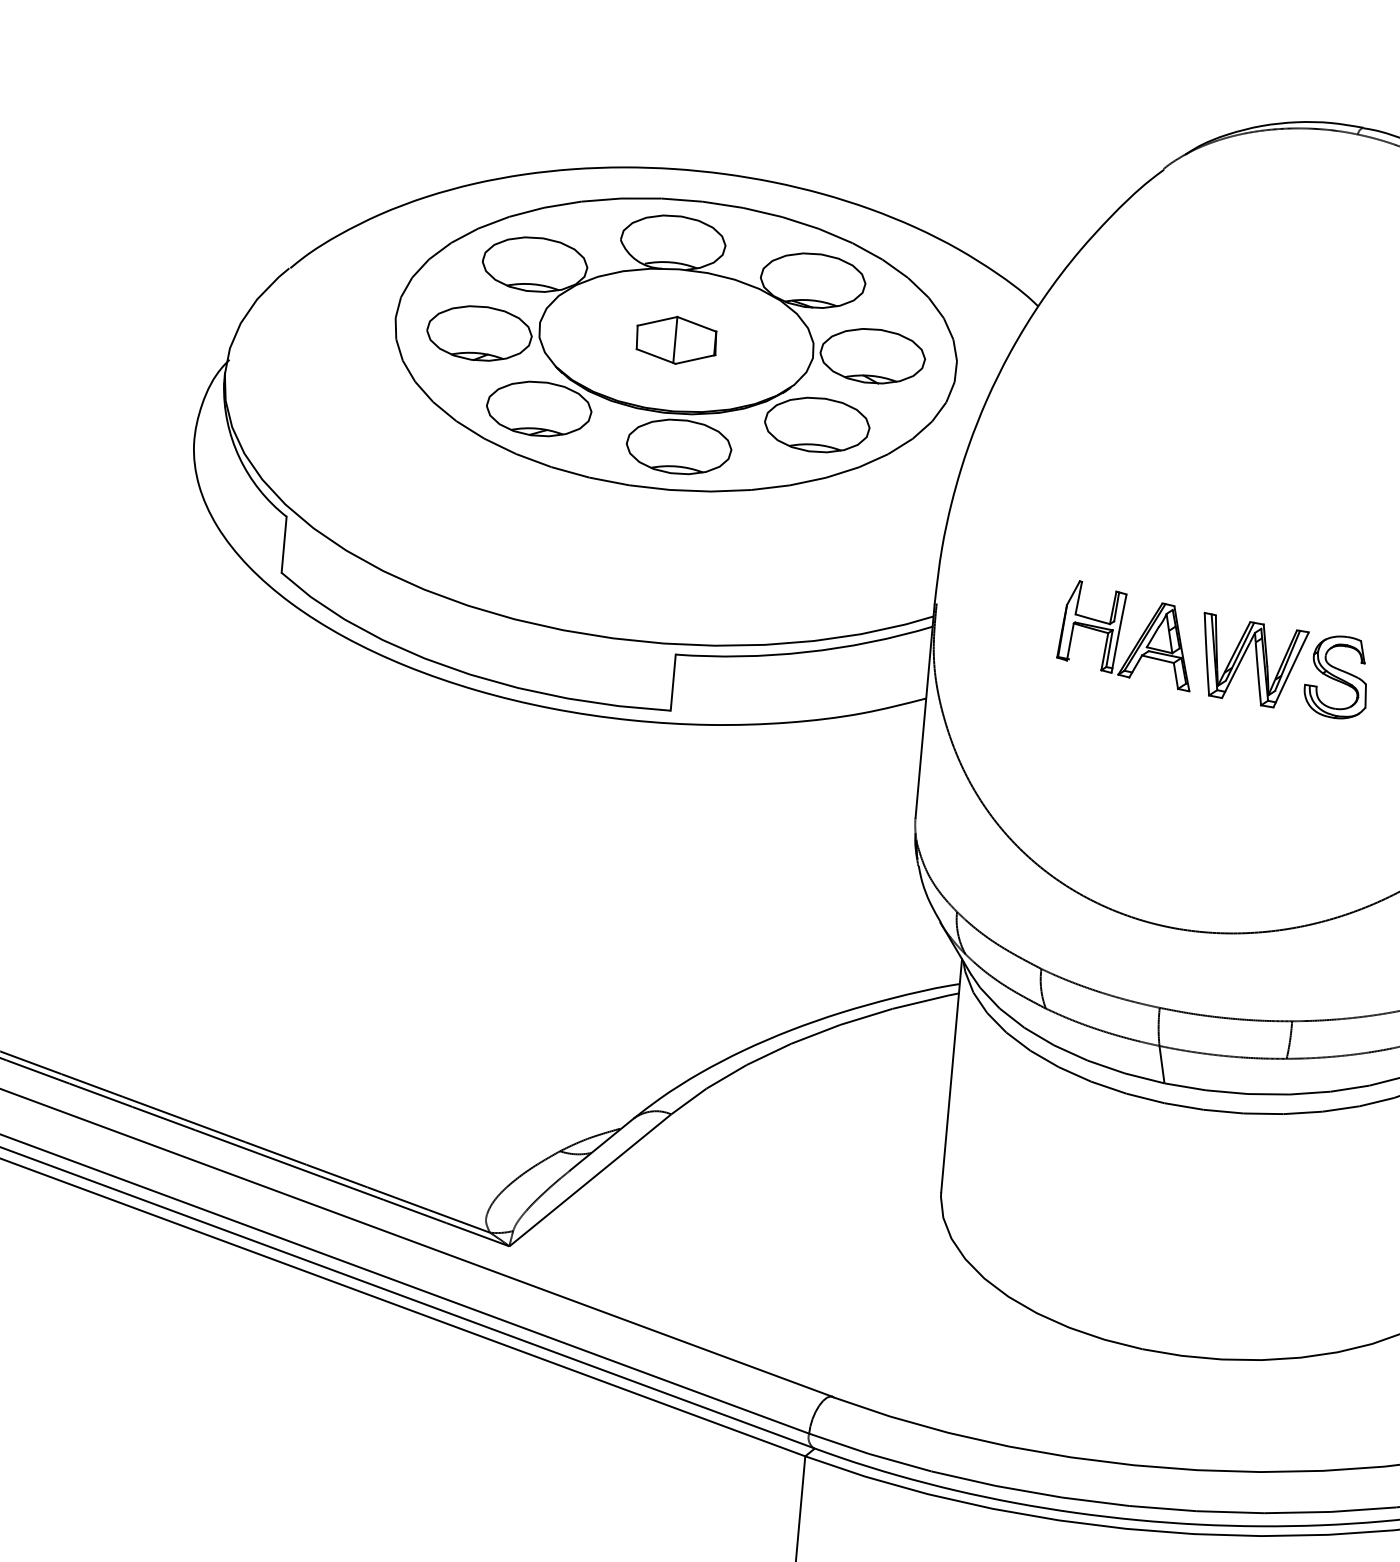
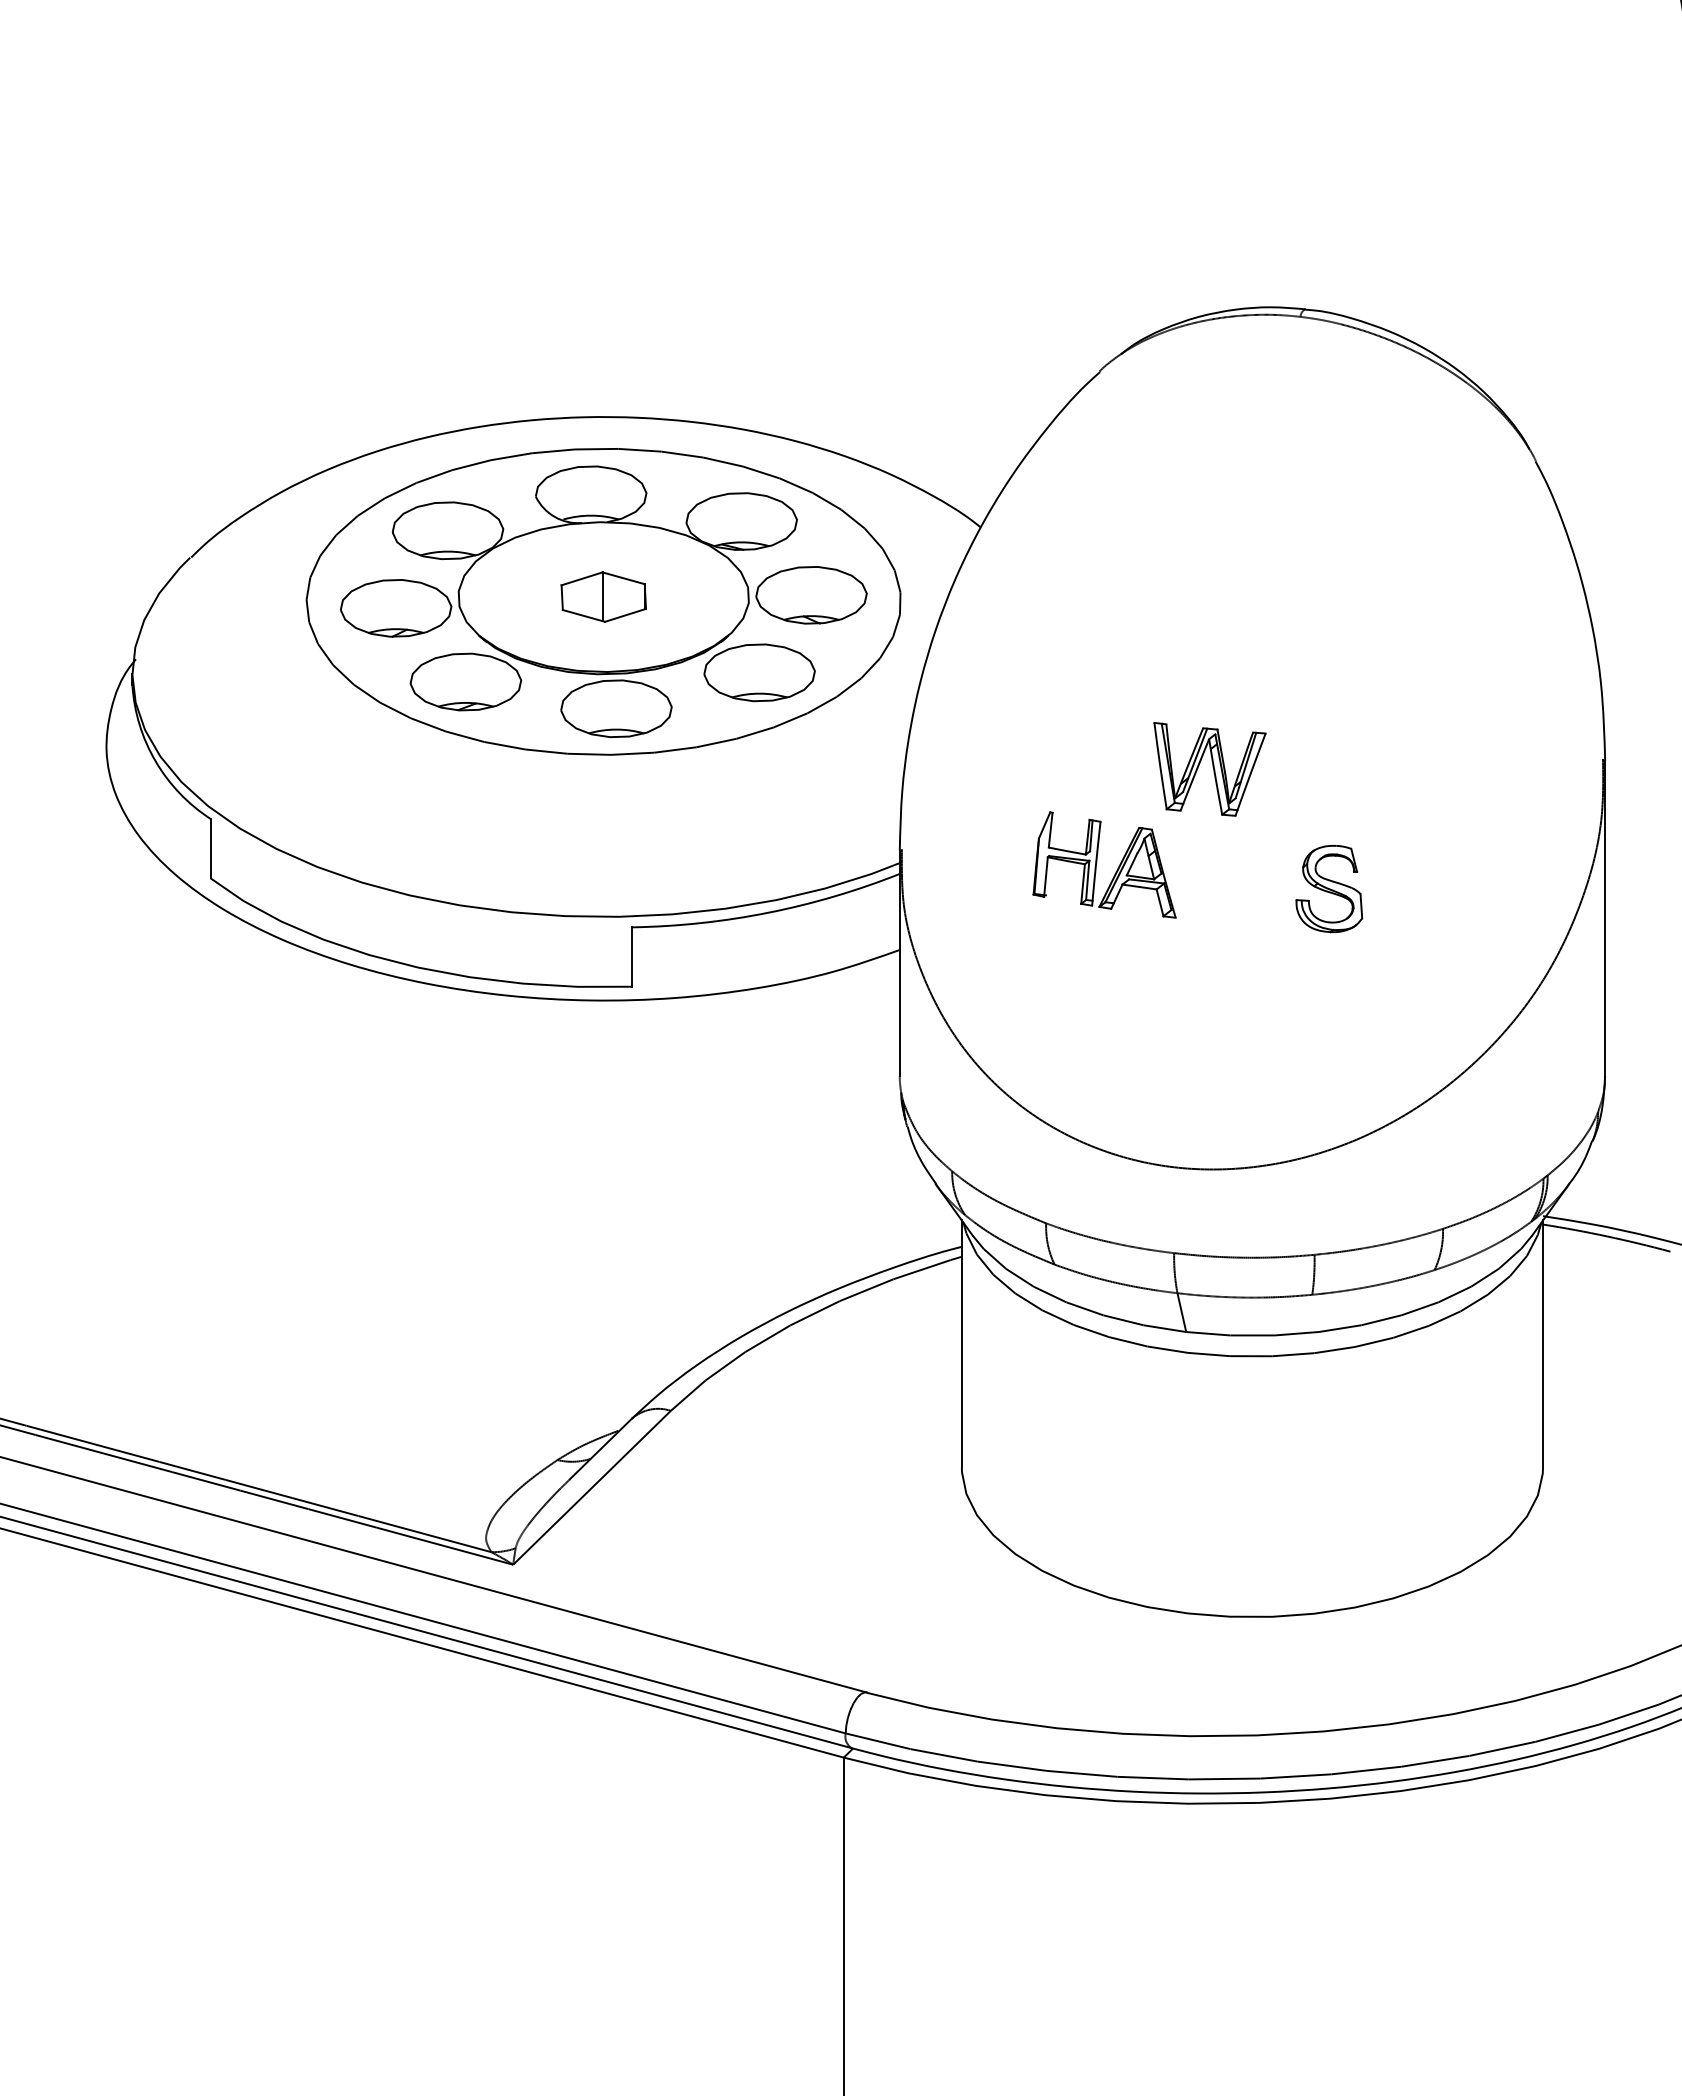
part: (1252, 661) -> (1209, 769), moved

